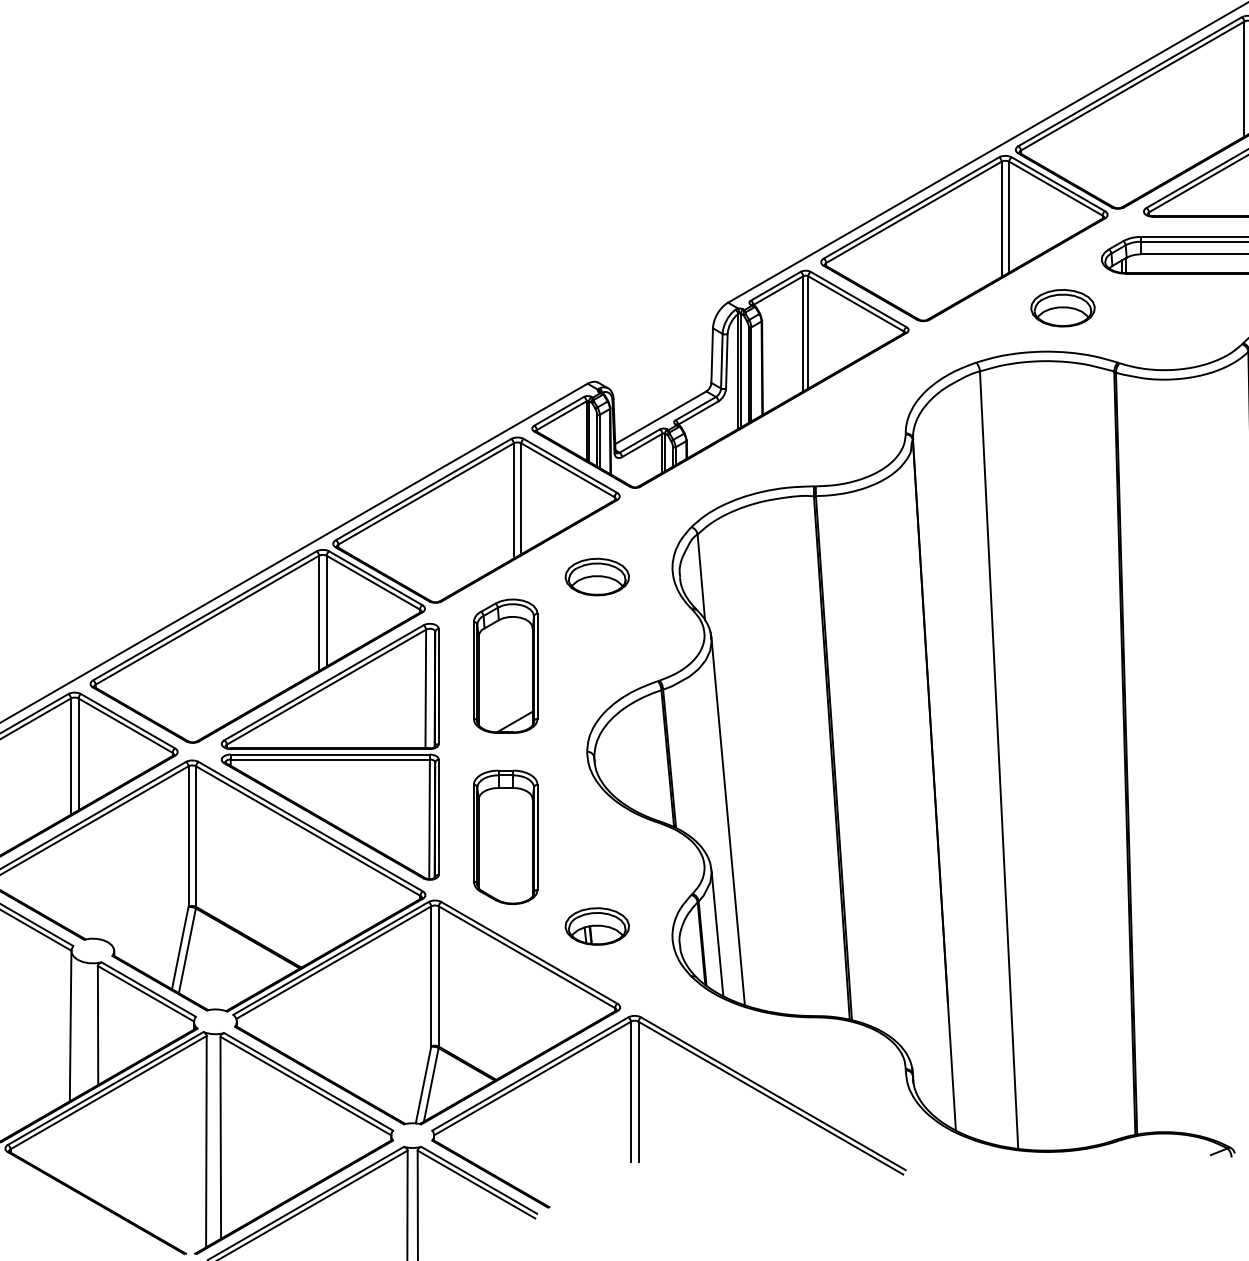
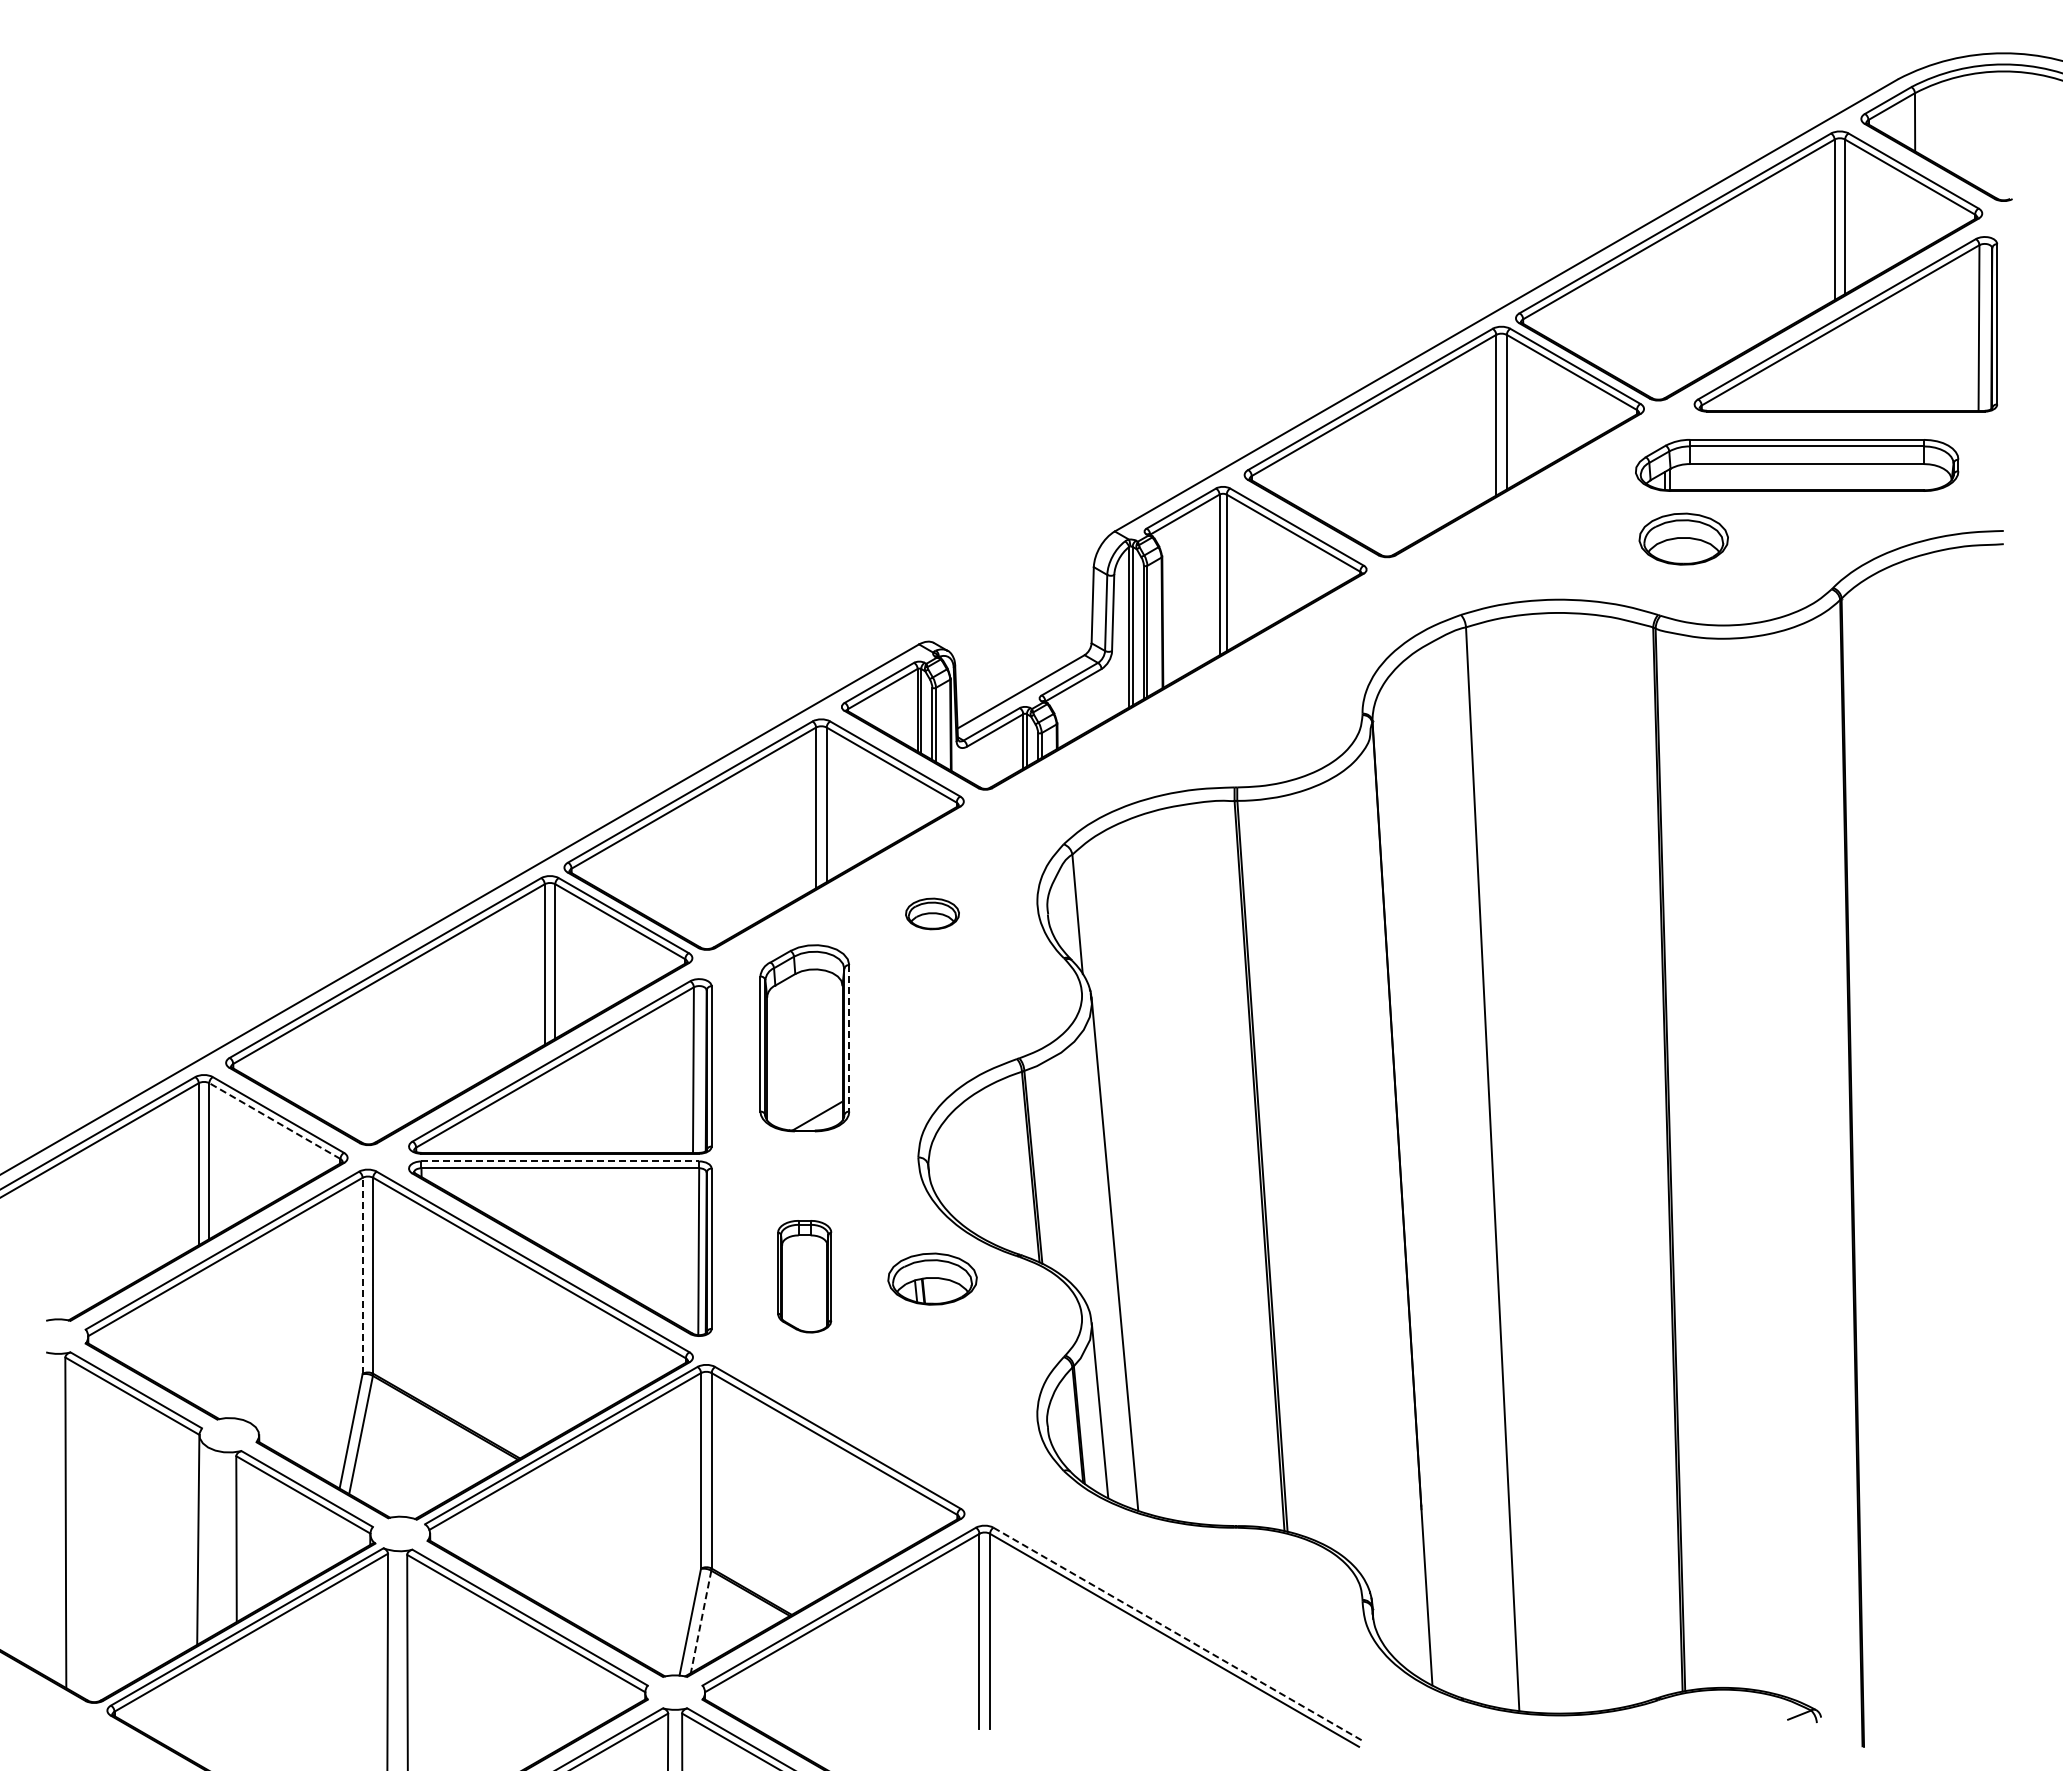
part: (1062, 307) -> (1683, 538), moved
part: (597, 576) -> (932, 913), size x0.6
line: (537, 666) -> (849, 1038), solid -> dashed
line: (125, 725) -> (274, 1121), solid -> dashed
line: (330, 754) -> (560, 1161), solid -> dashed
line: (188, 836) -> (362, 1275), solid -> dashed
part: (505, 837) -> (804, 1276), size x0.6
part: (597, 926) -> (932, 1278), moved
line: (430, 1085) -> (700, 1622), solid -> dashed
line: (773, 1093) -> (1178, 1634), solid -> dashed

